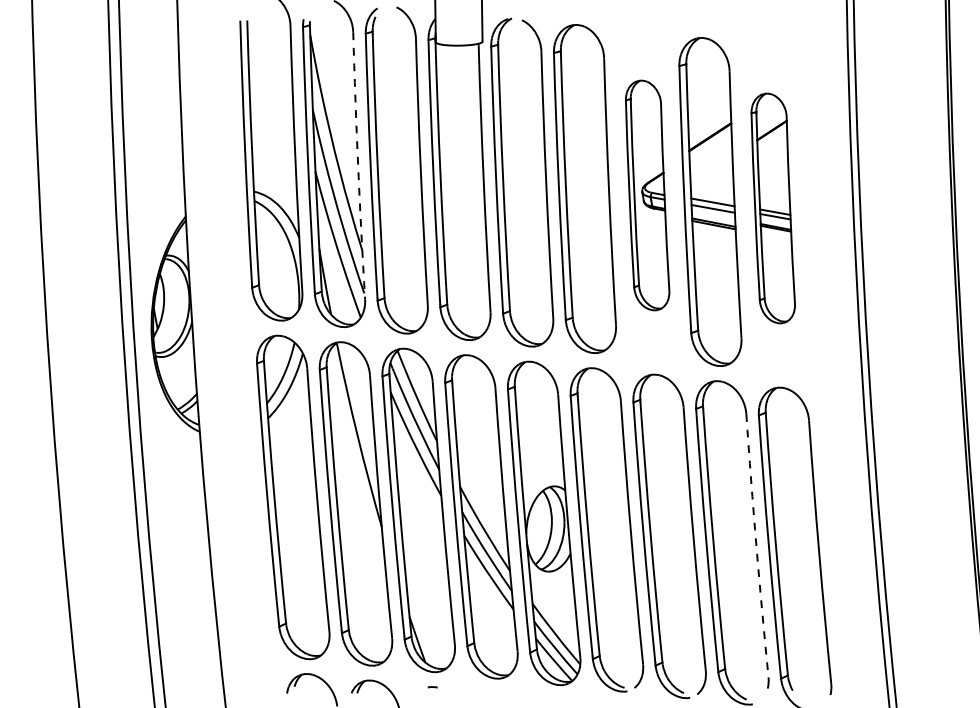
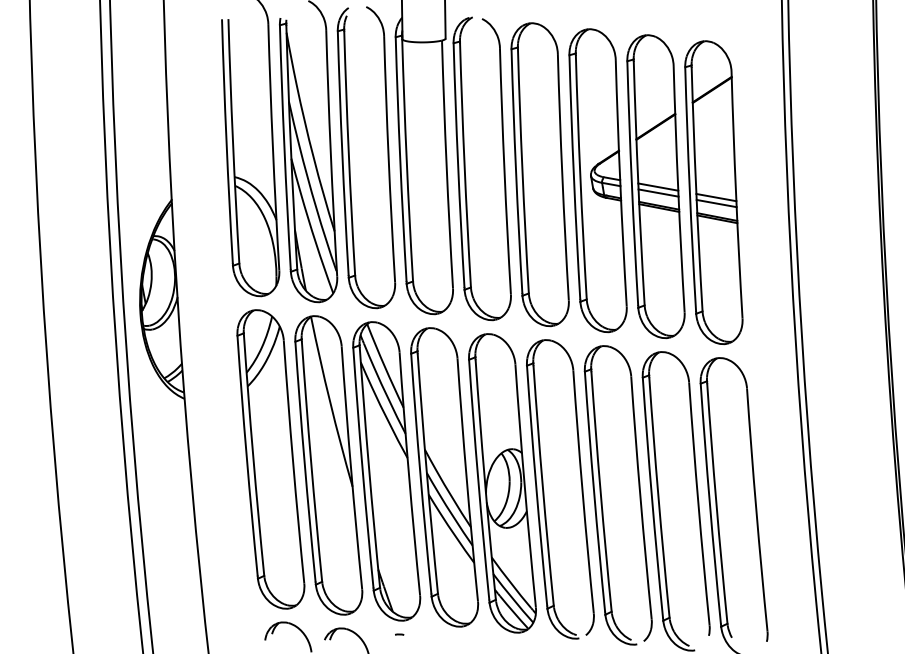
arc: (358, 165) -> (331, 152), dashed -> solid
part: (647, 195) -> (597, 180), size x1.43
part: (773, 208) -> (714, 192), size x1.43
arc: (756, 545) -> (698, 503), dashed -> solid

